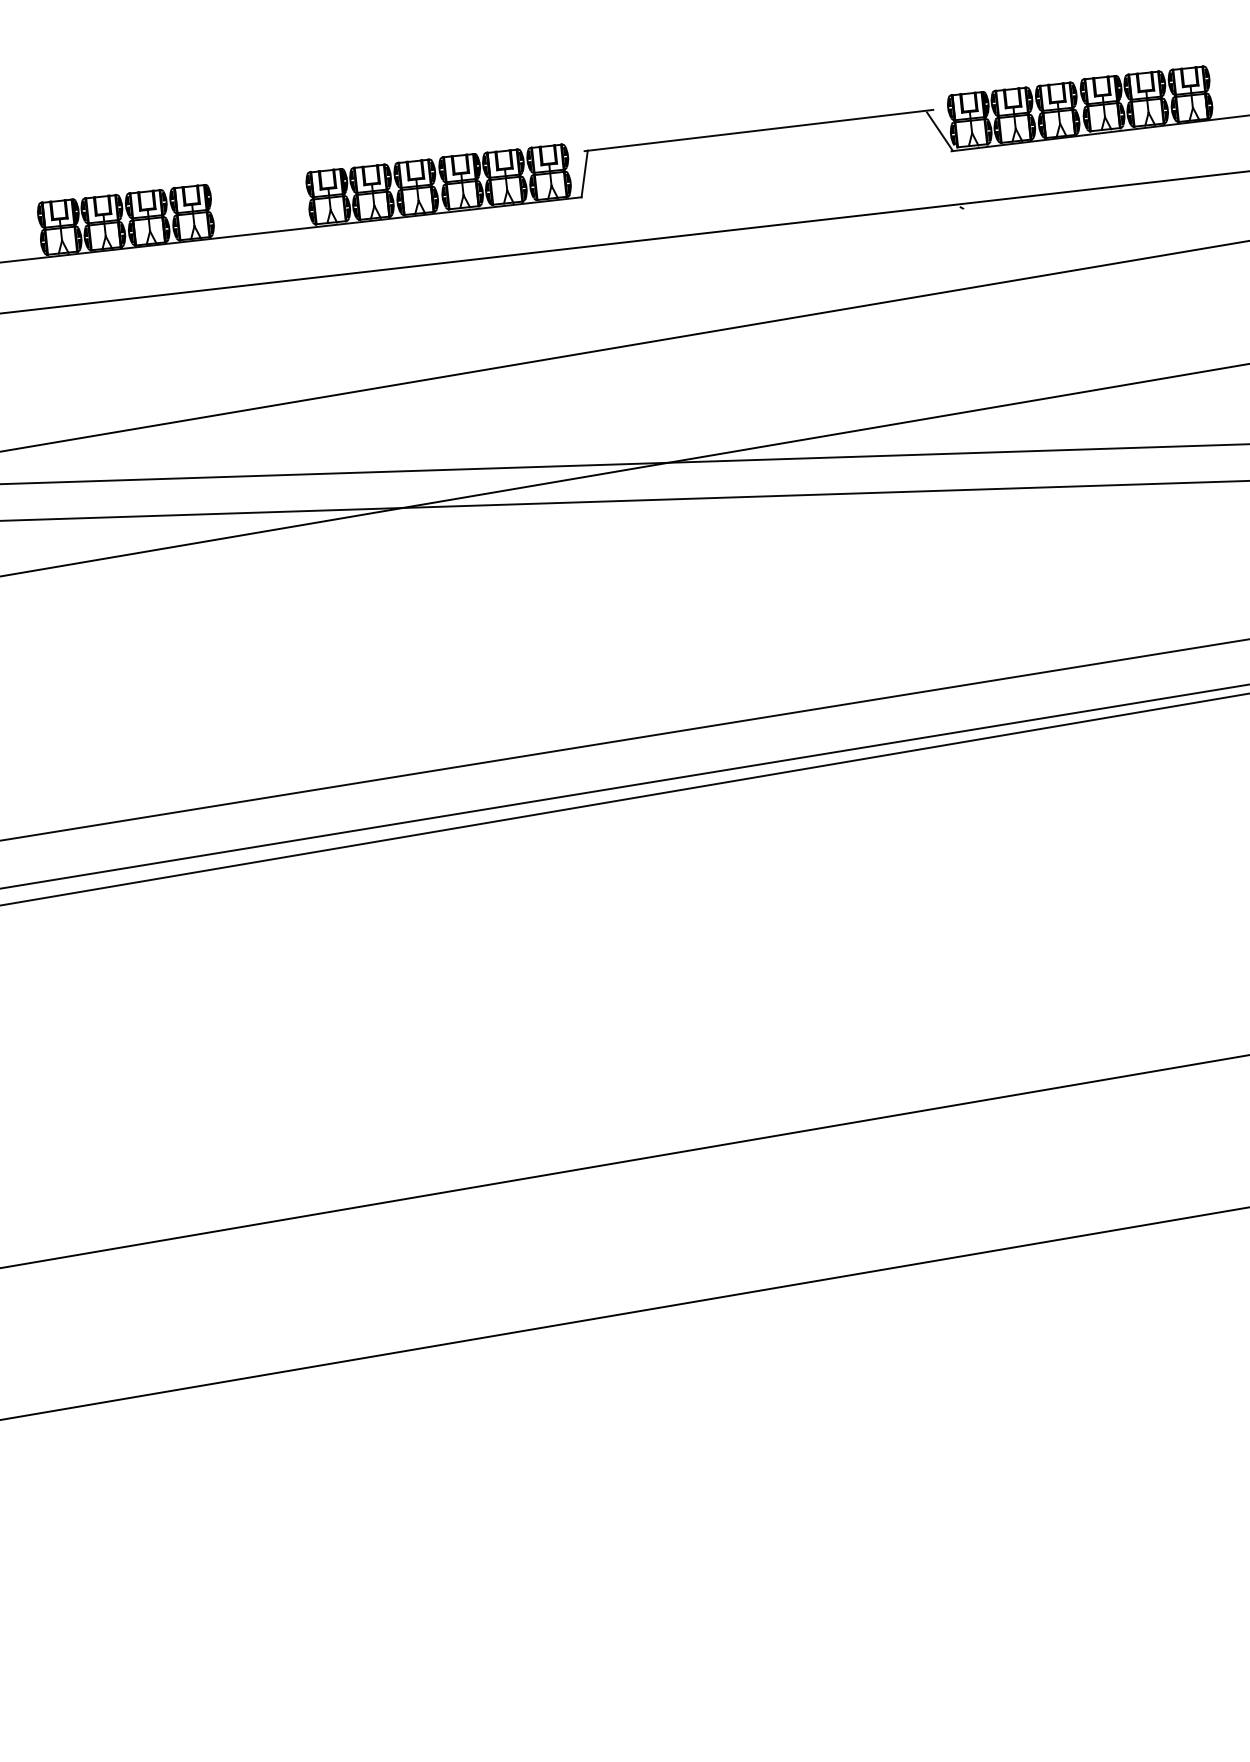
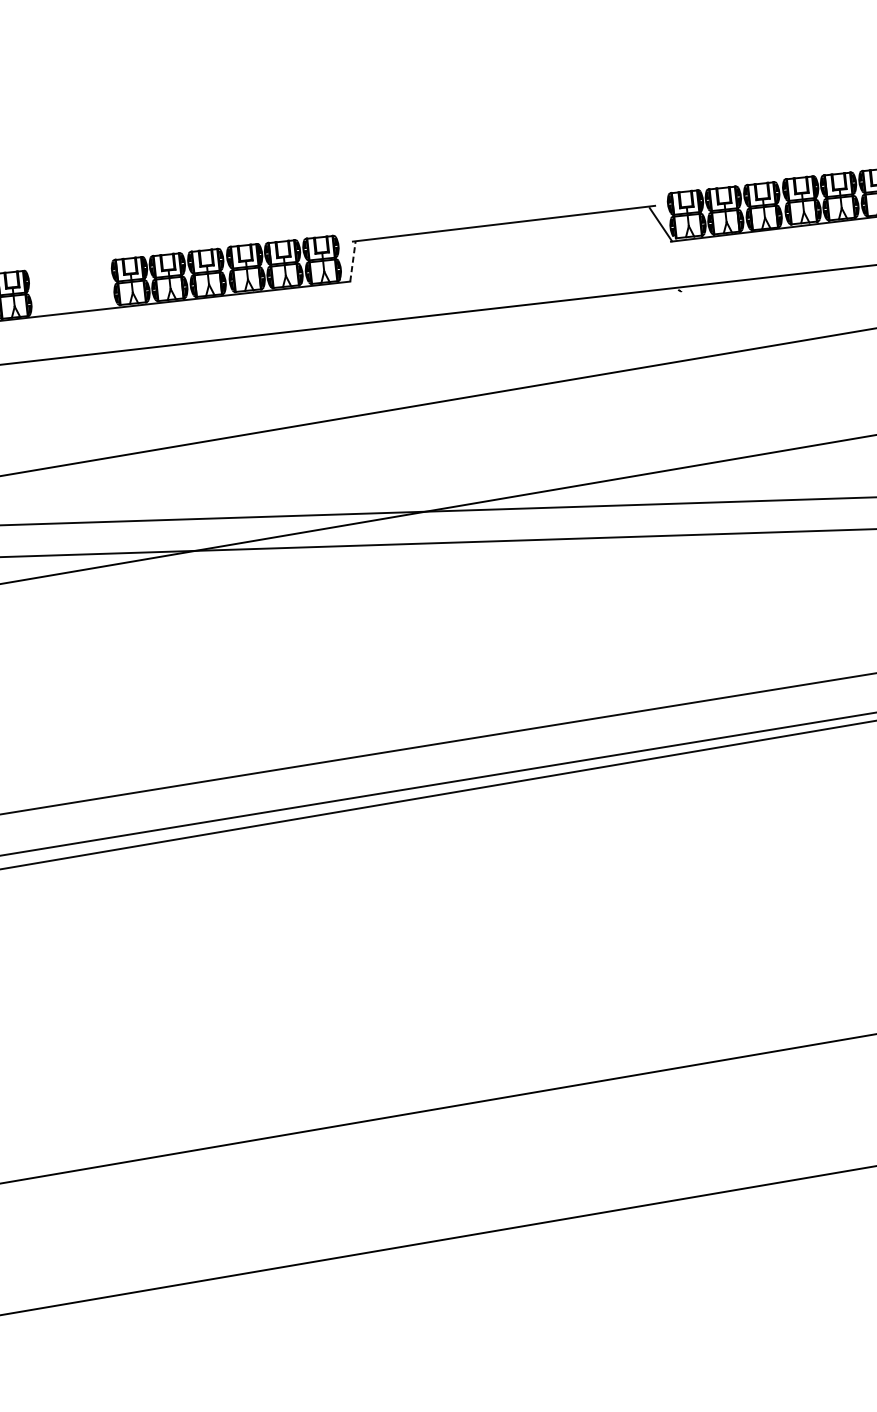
line: (584, 173) -> (352, 260), solid -> dashed

